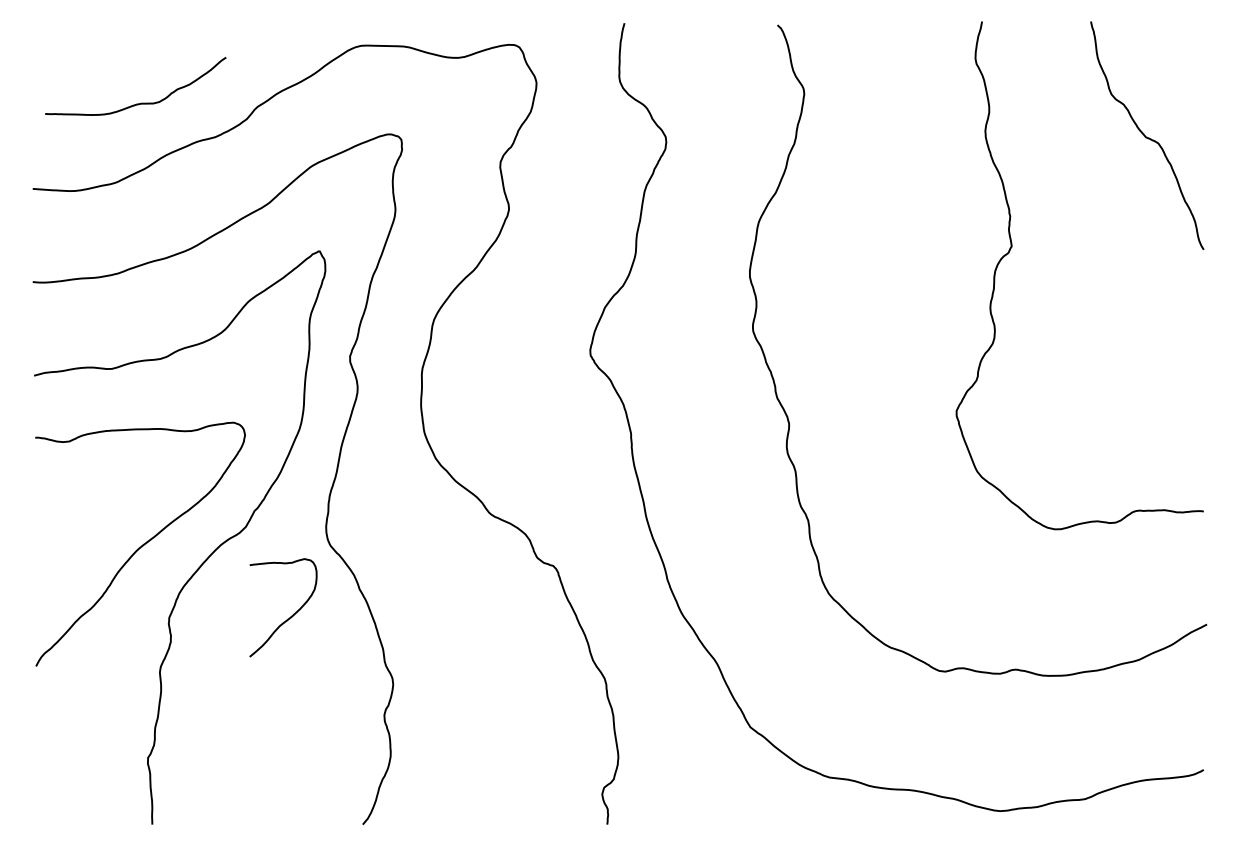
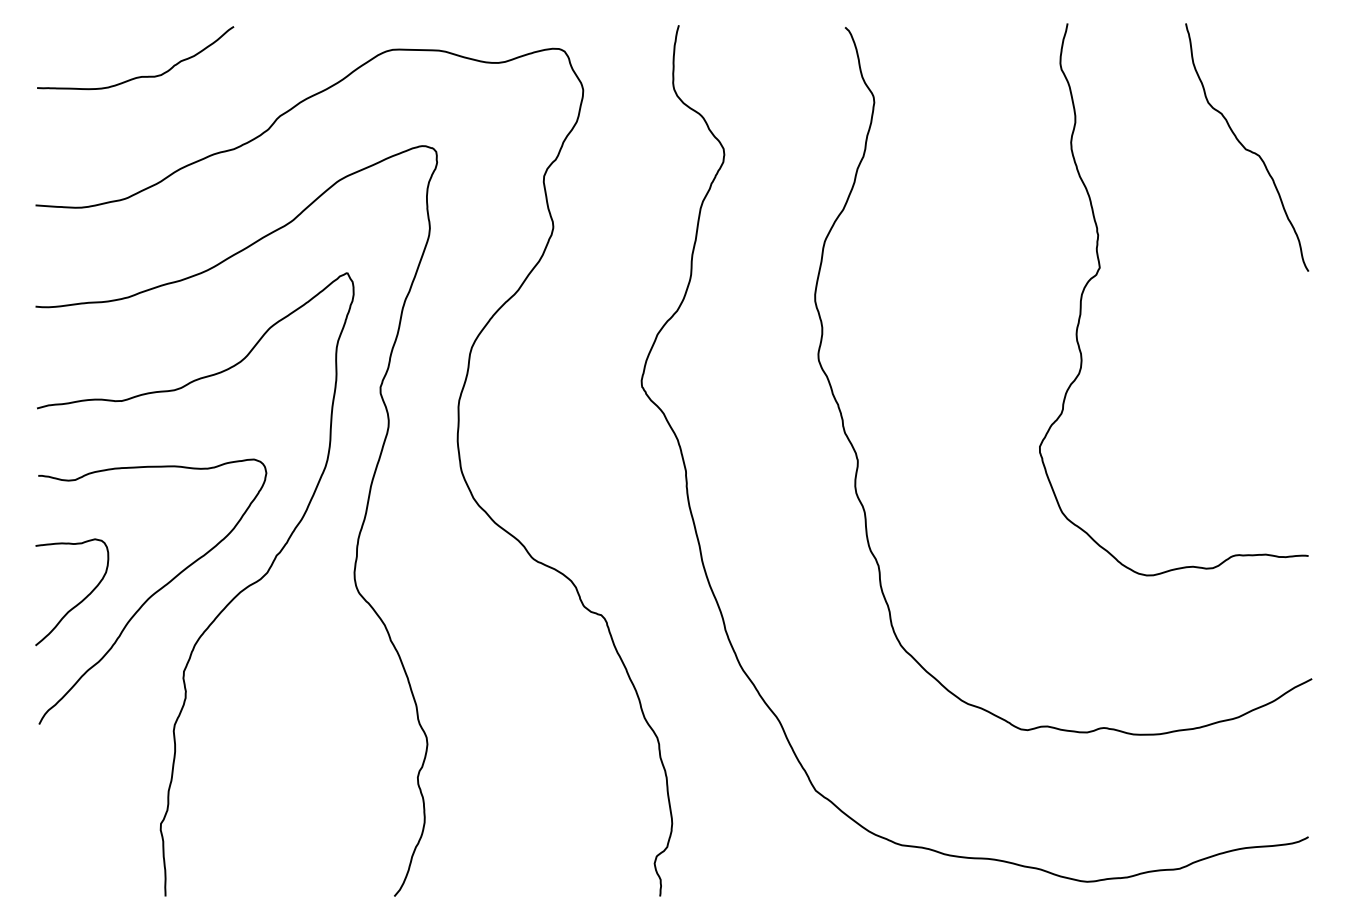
curve: (136, 103) -> (136, 76), moved
curve: (291, 615) -> (80, 600), moved

